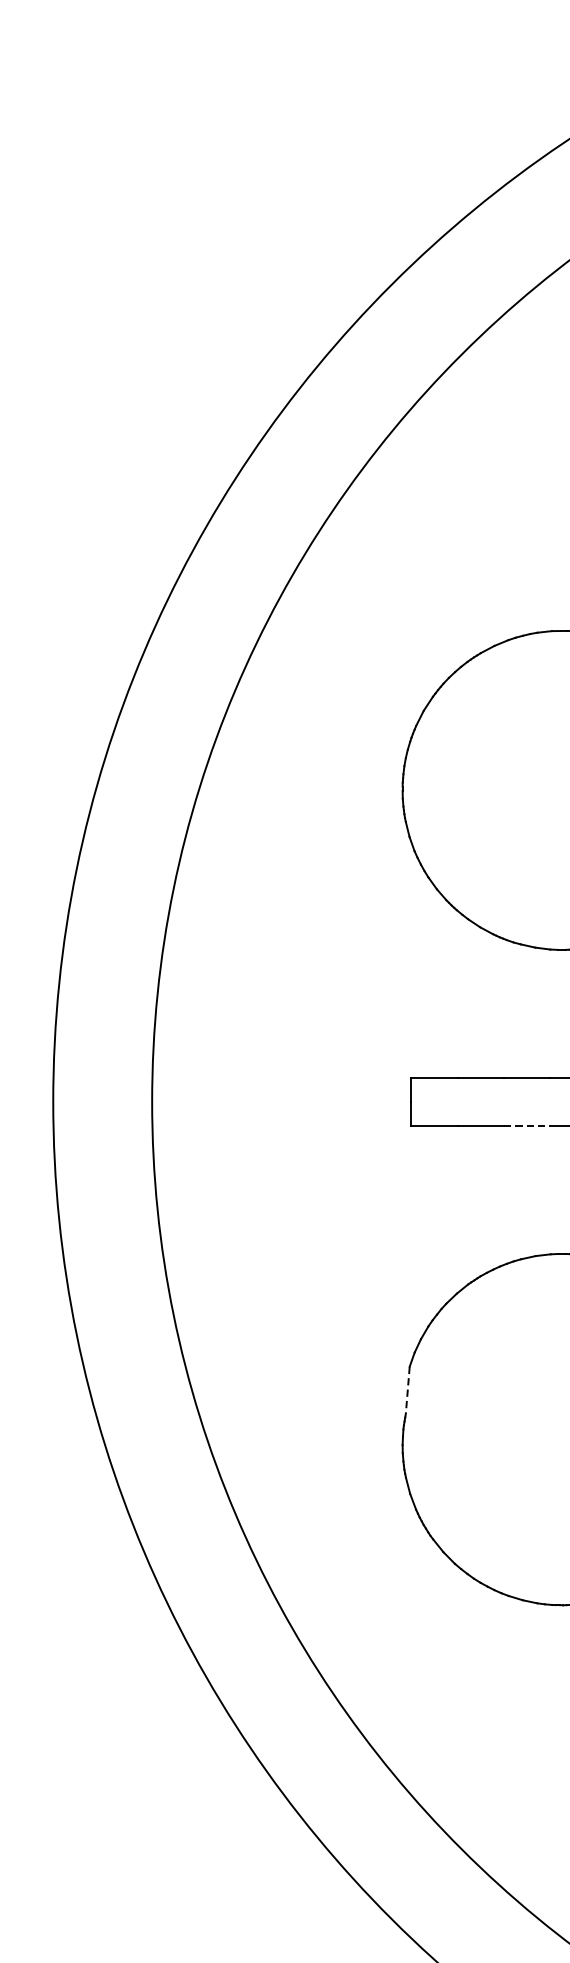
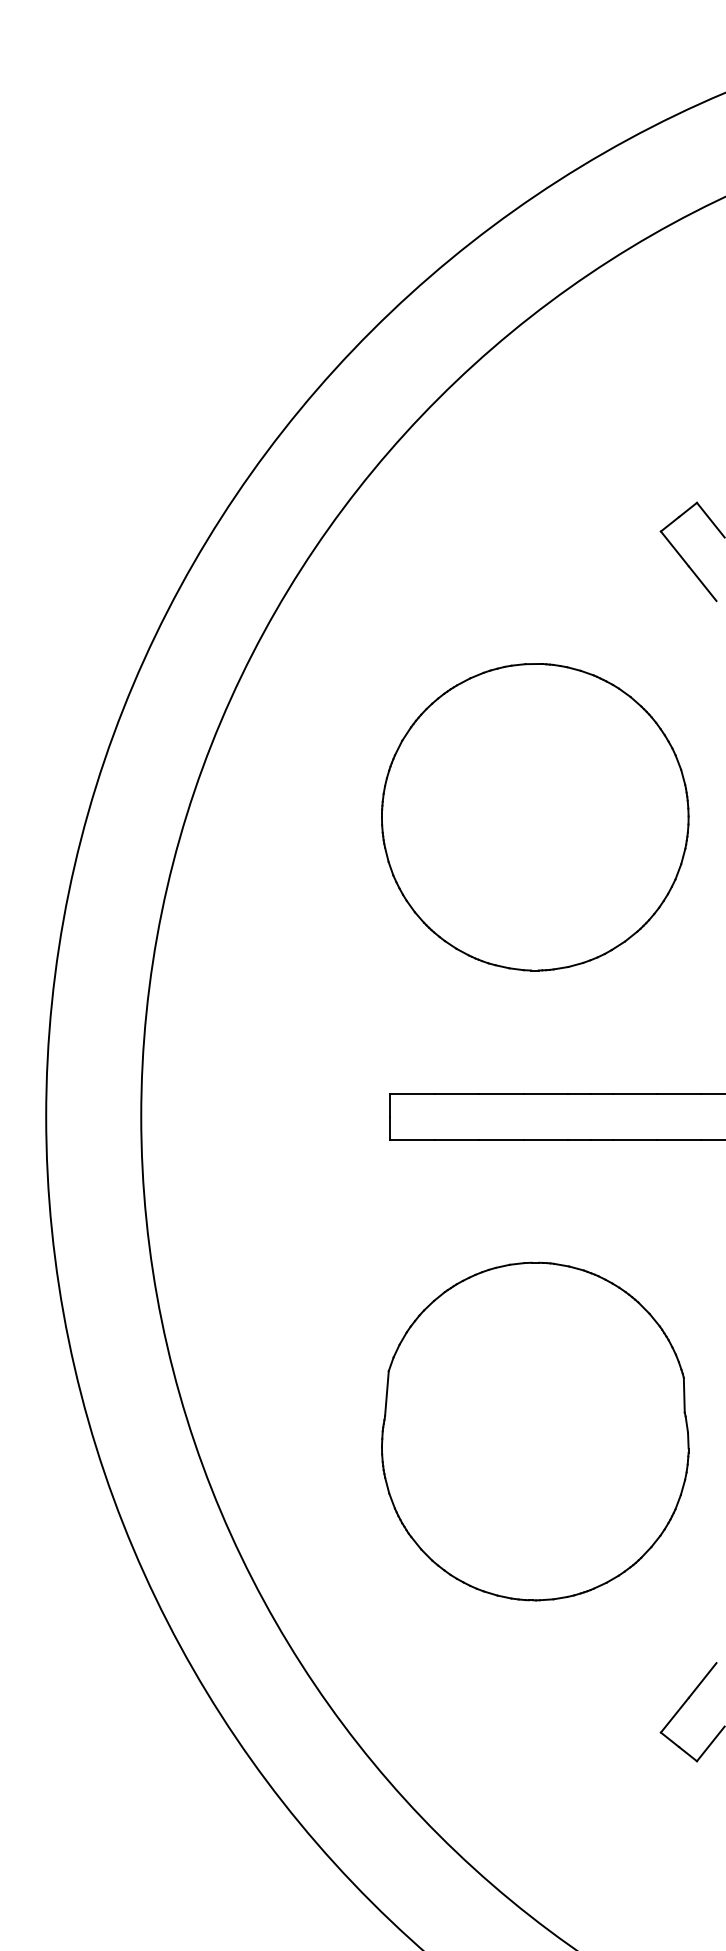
line: (526, 1125) -> (501, 1139), dashed -> solid
line: (407, 1390) -> (386, 1393), dashed -> solid

